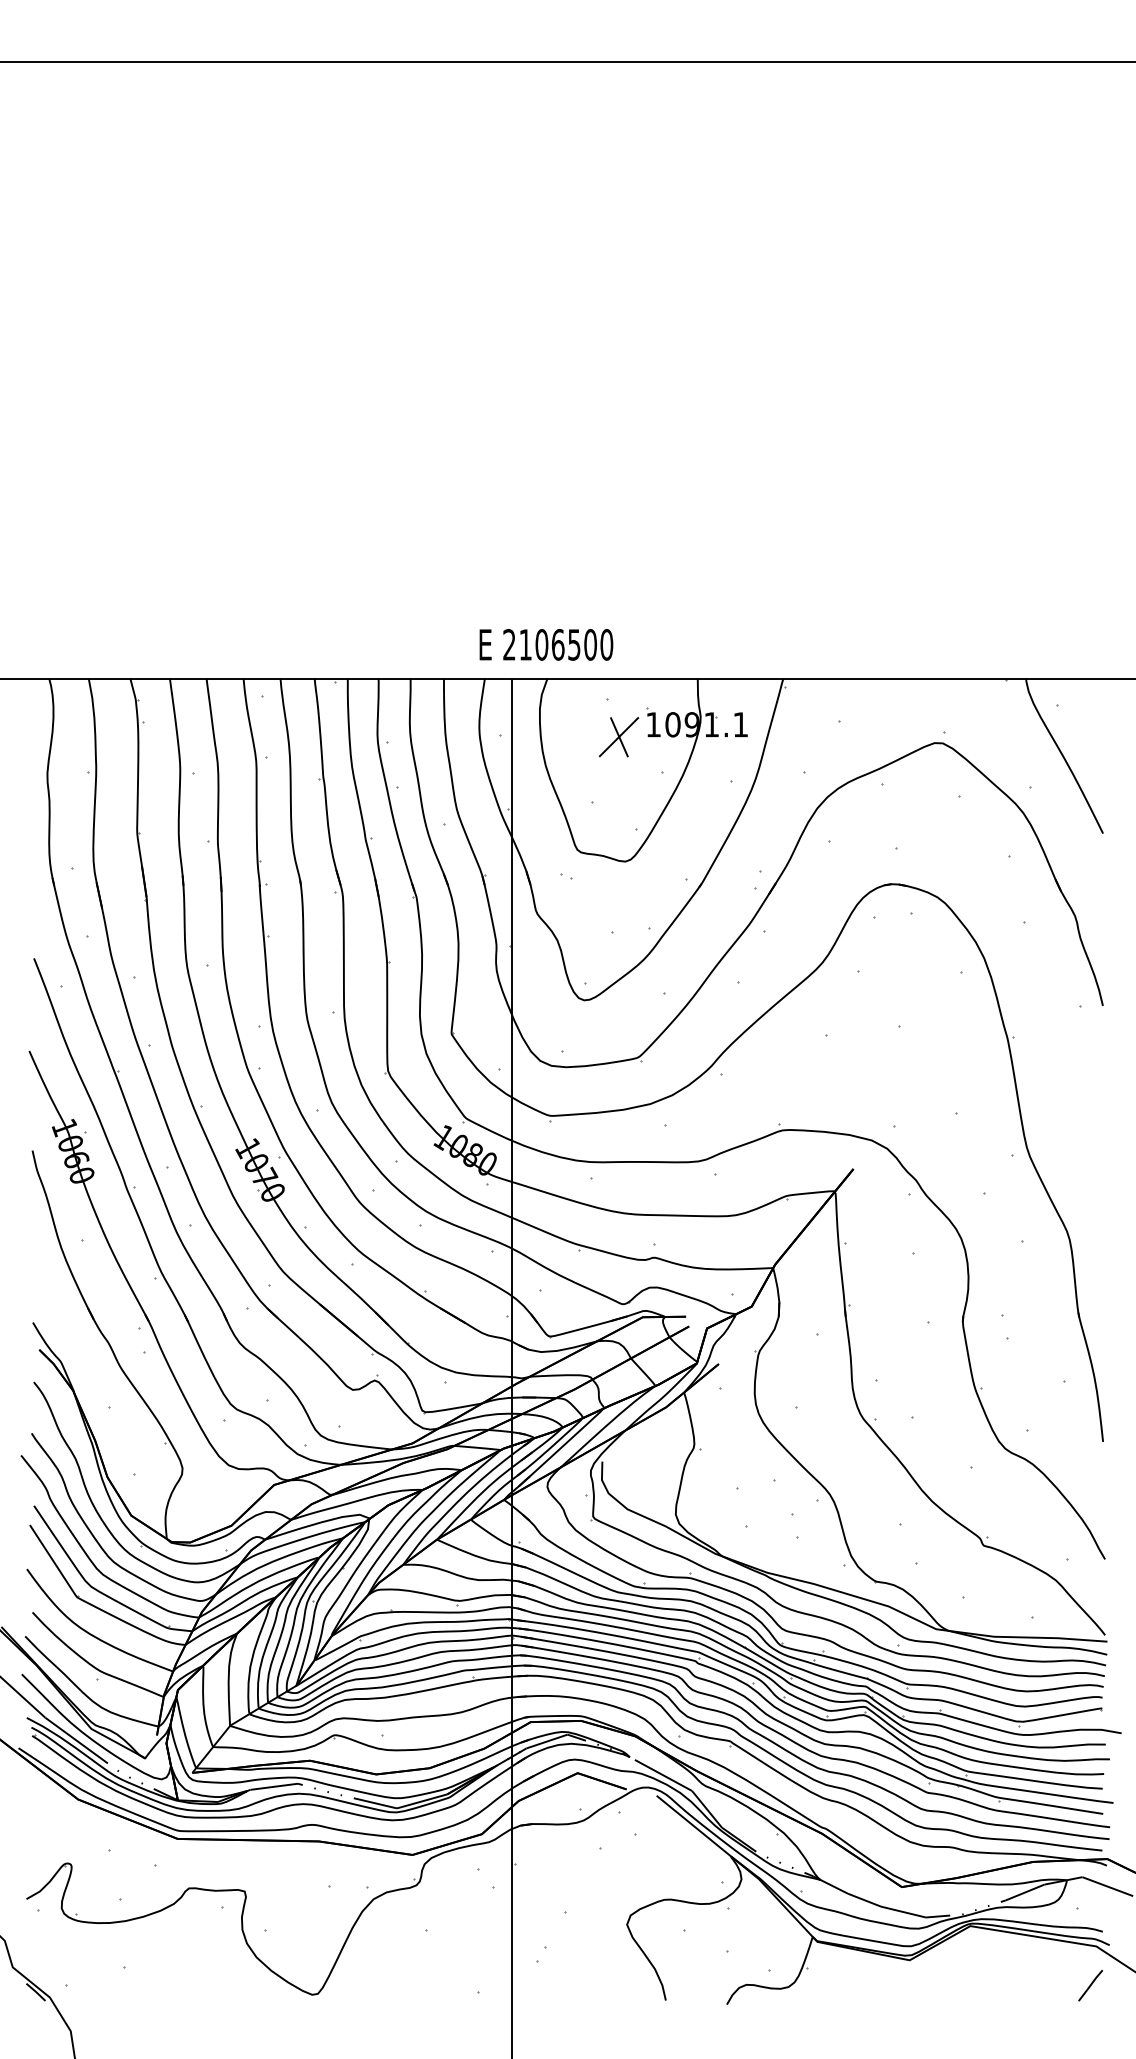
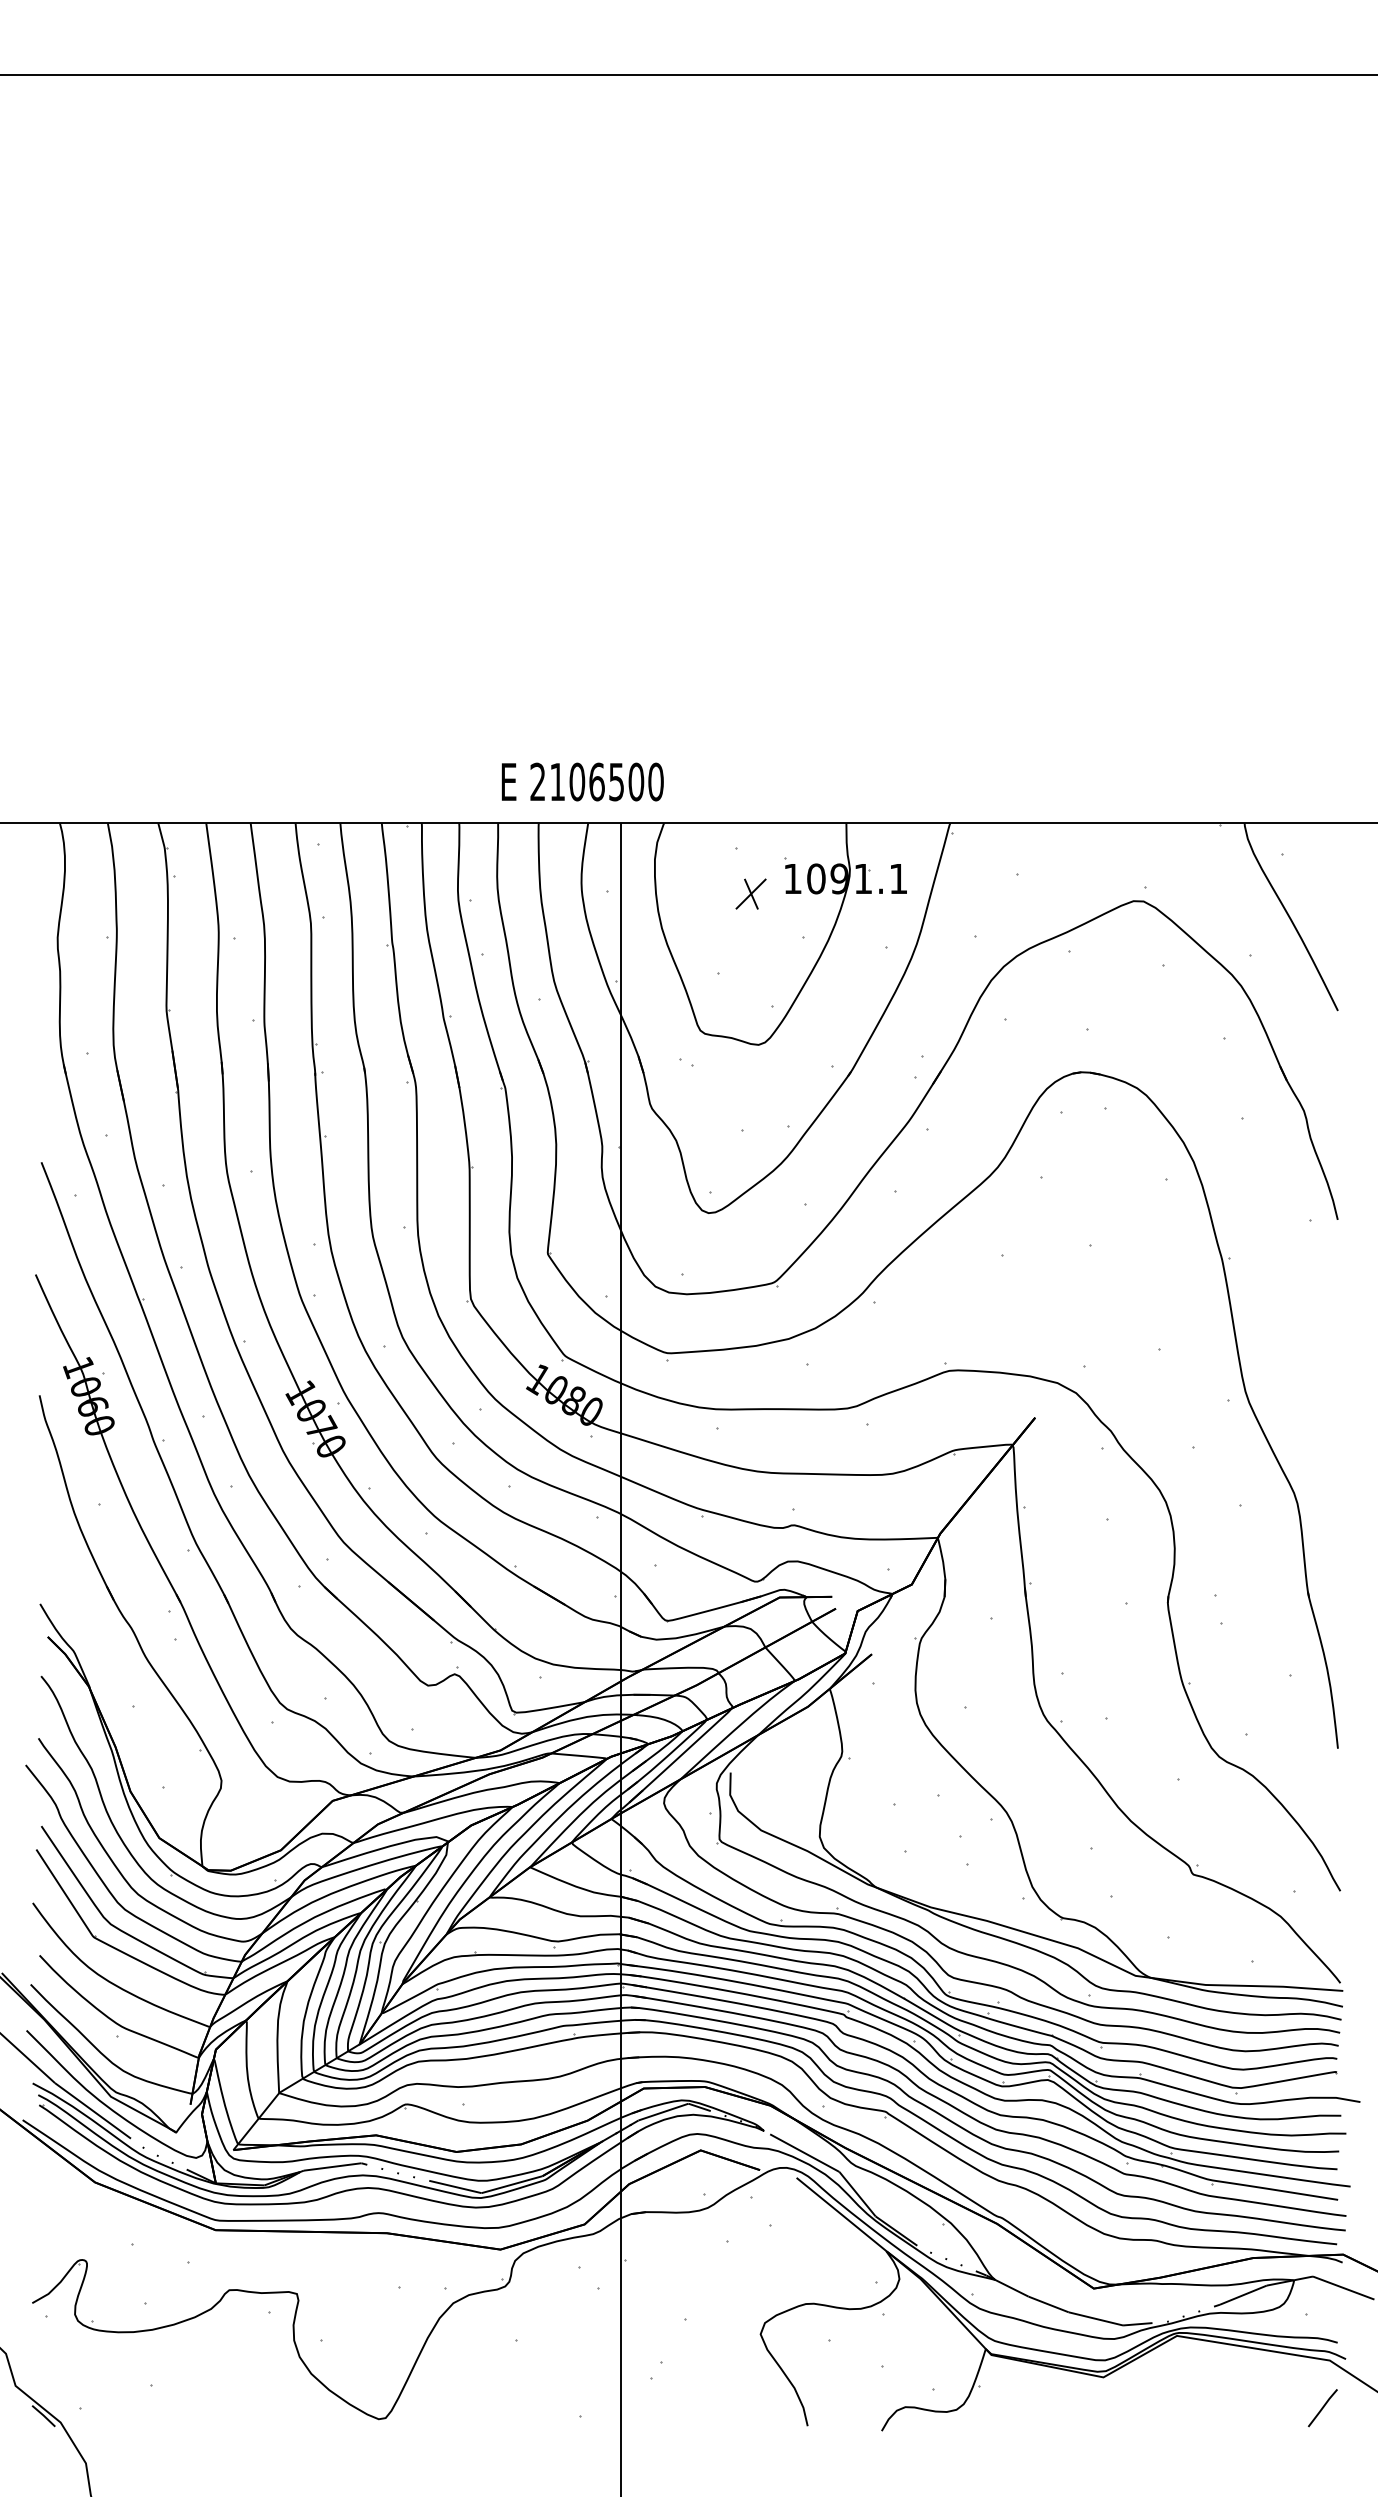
text: (546, 644) -> (582, 781), moved
part: (619, 737) -> (751, 894), size x0.62

